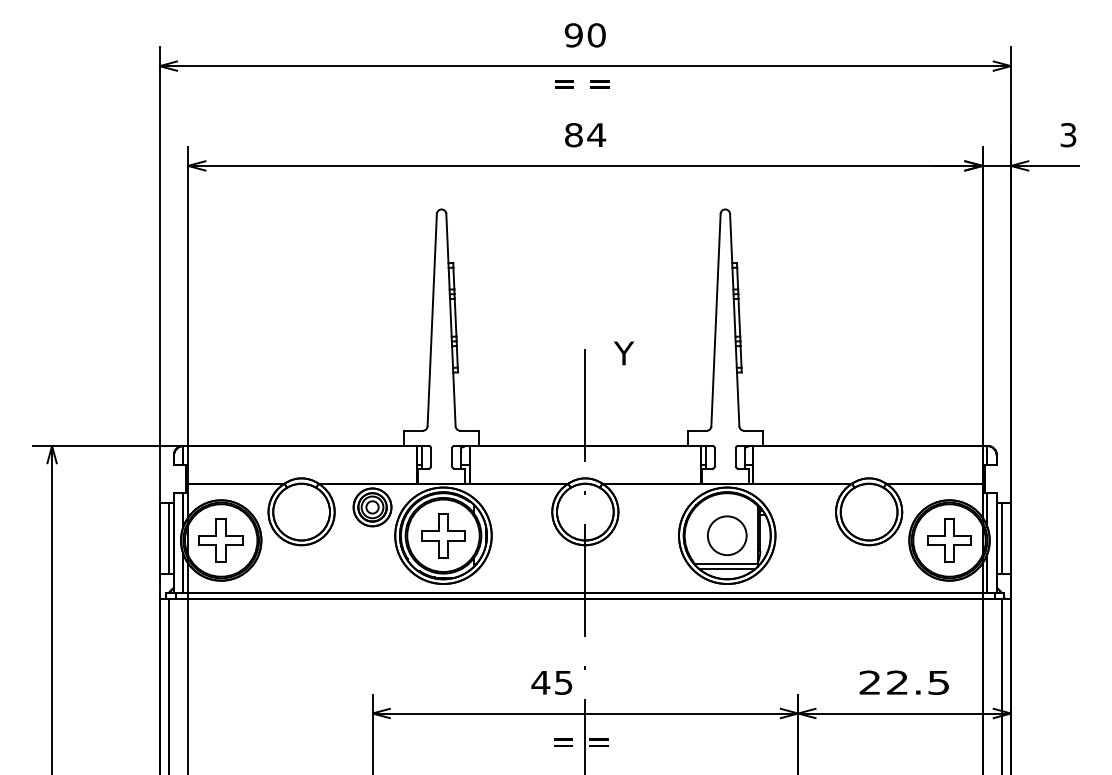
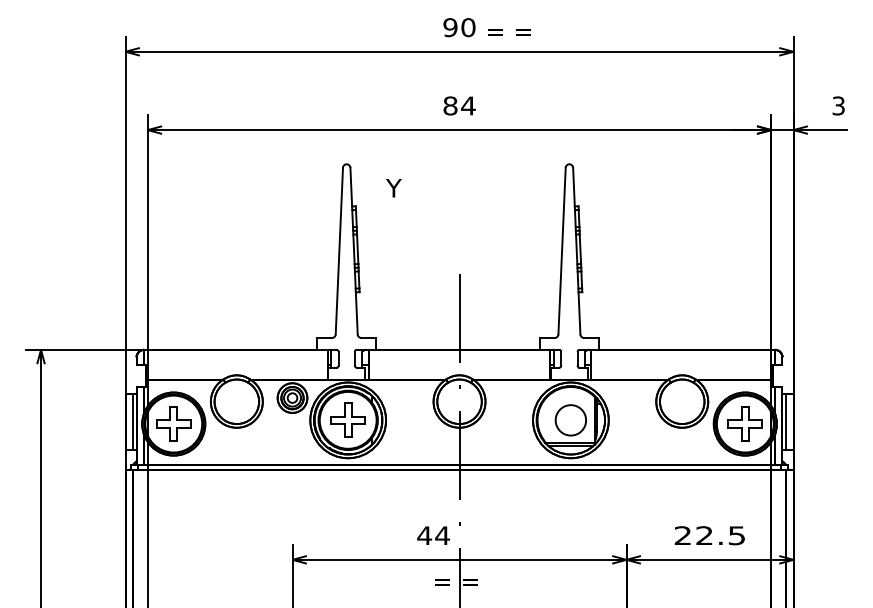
text: (582, 84) -> (509, 32), moved
text: (623, 353) -> (393, 188), moved
text: (563, 682) -> (442, 535), 45 -> 44

